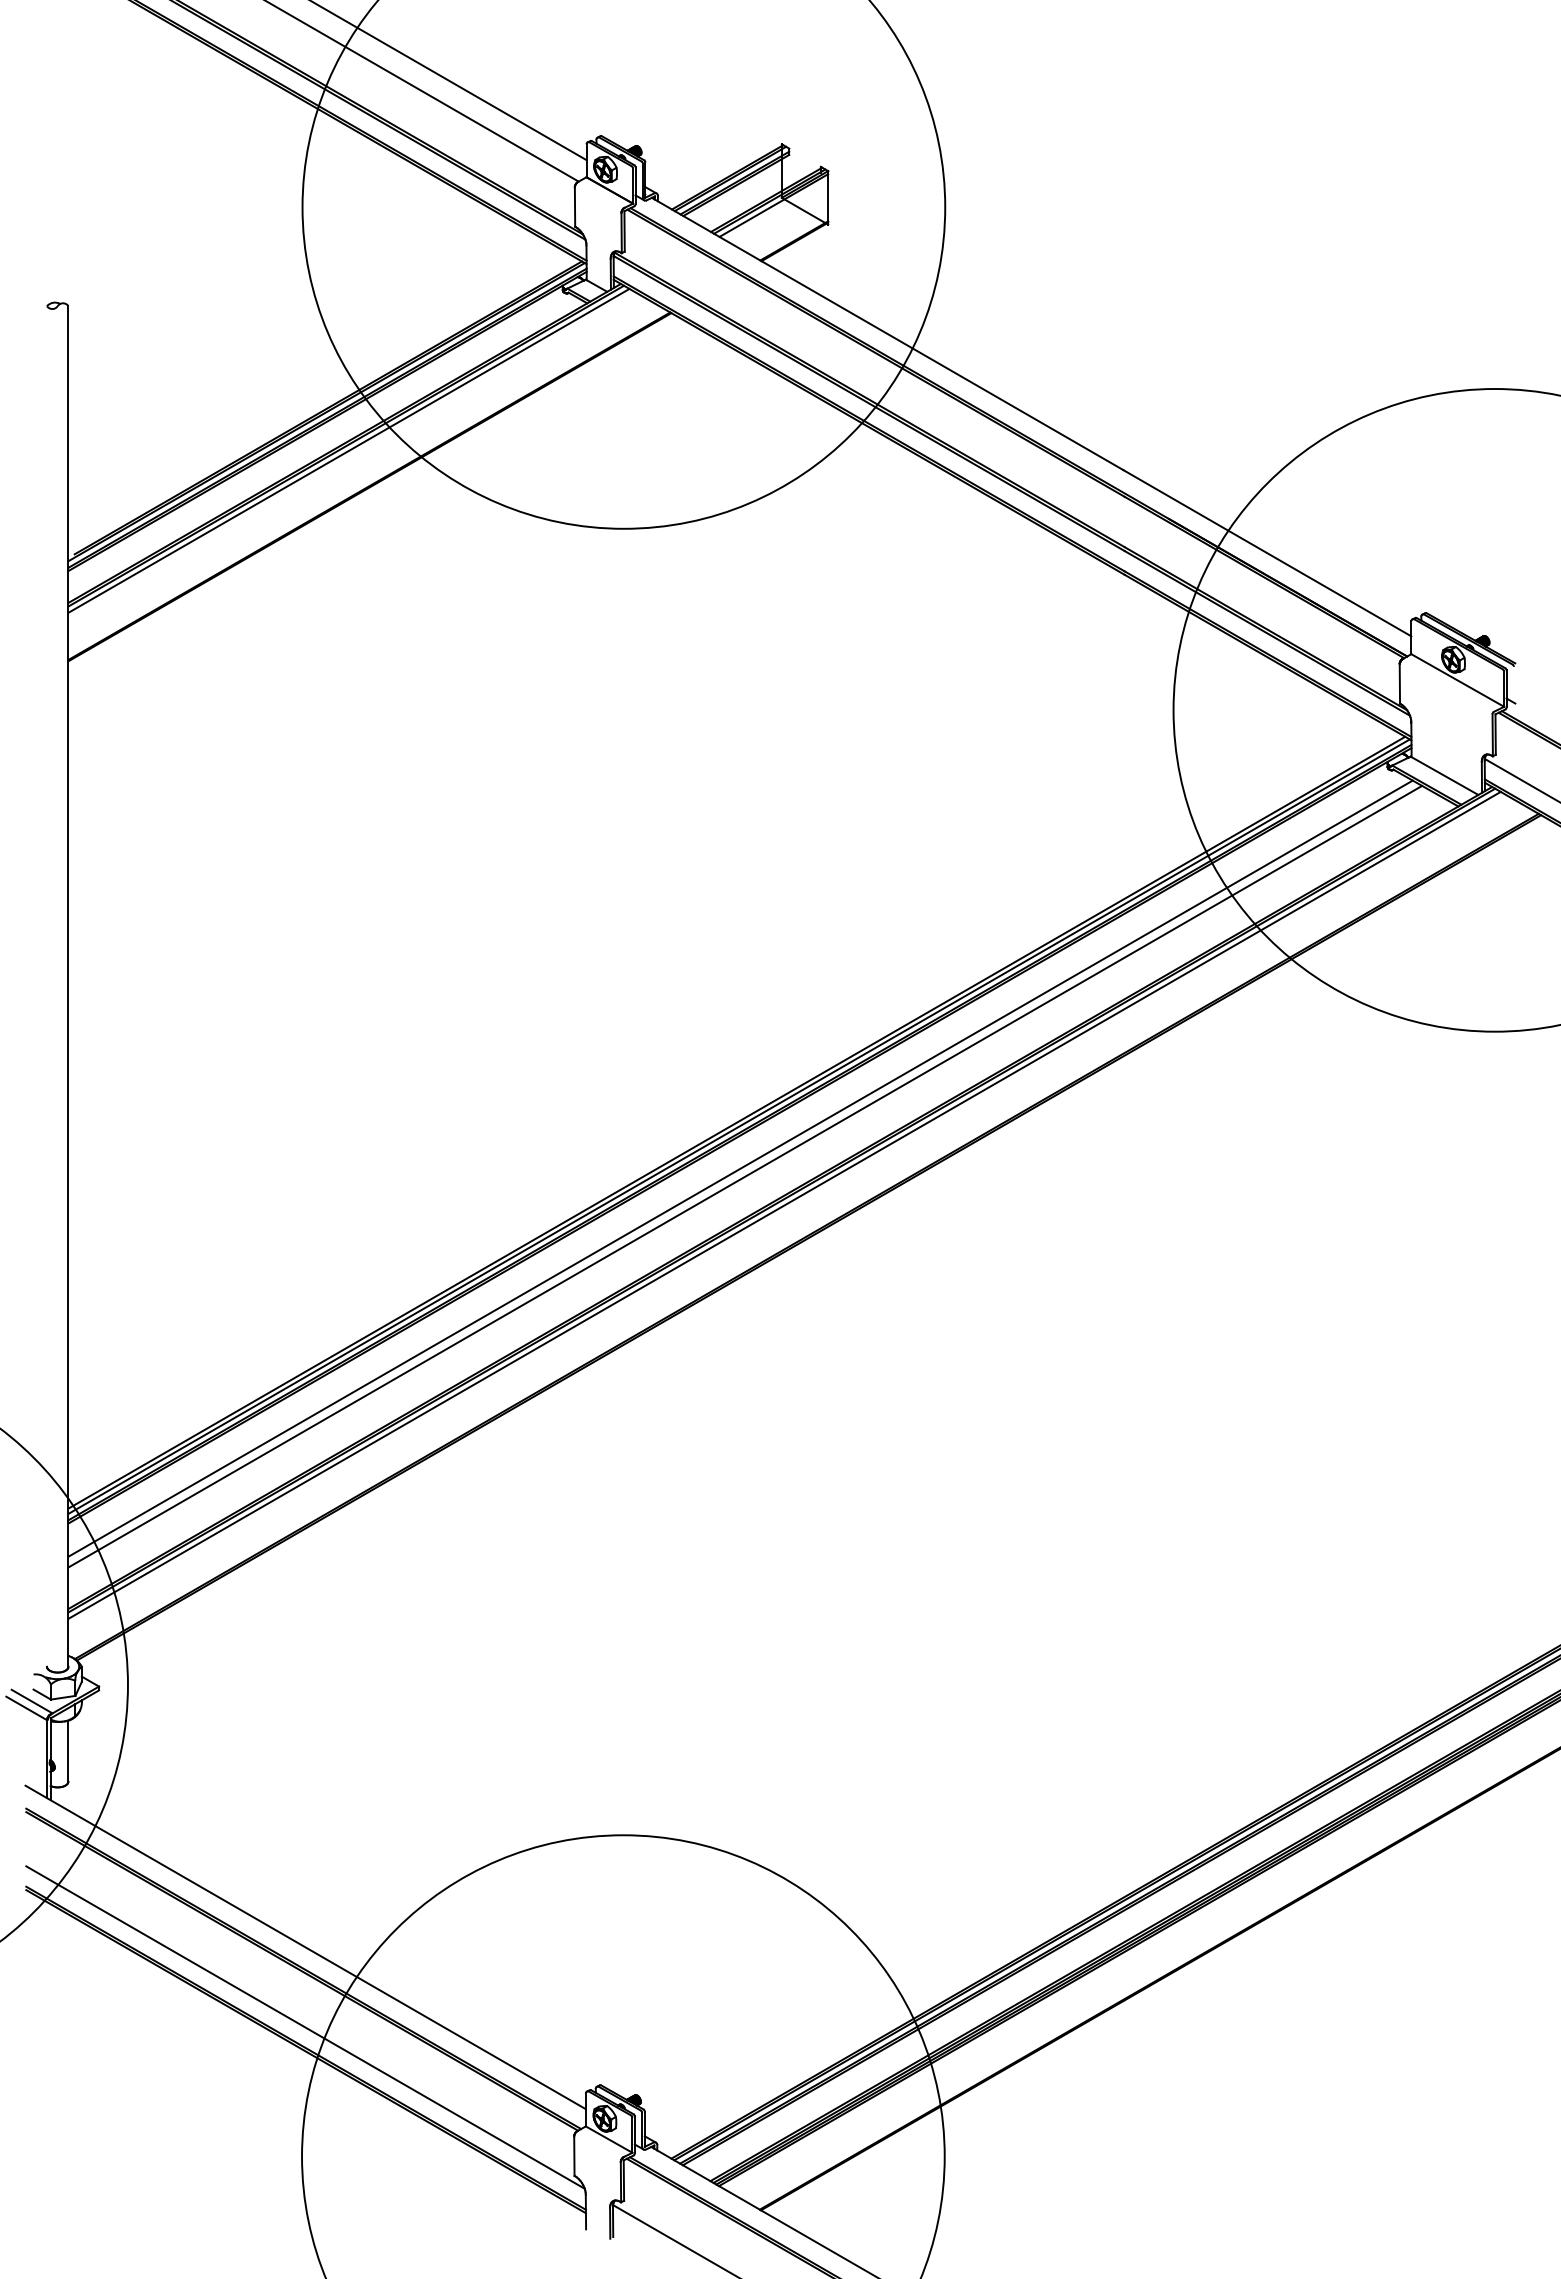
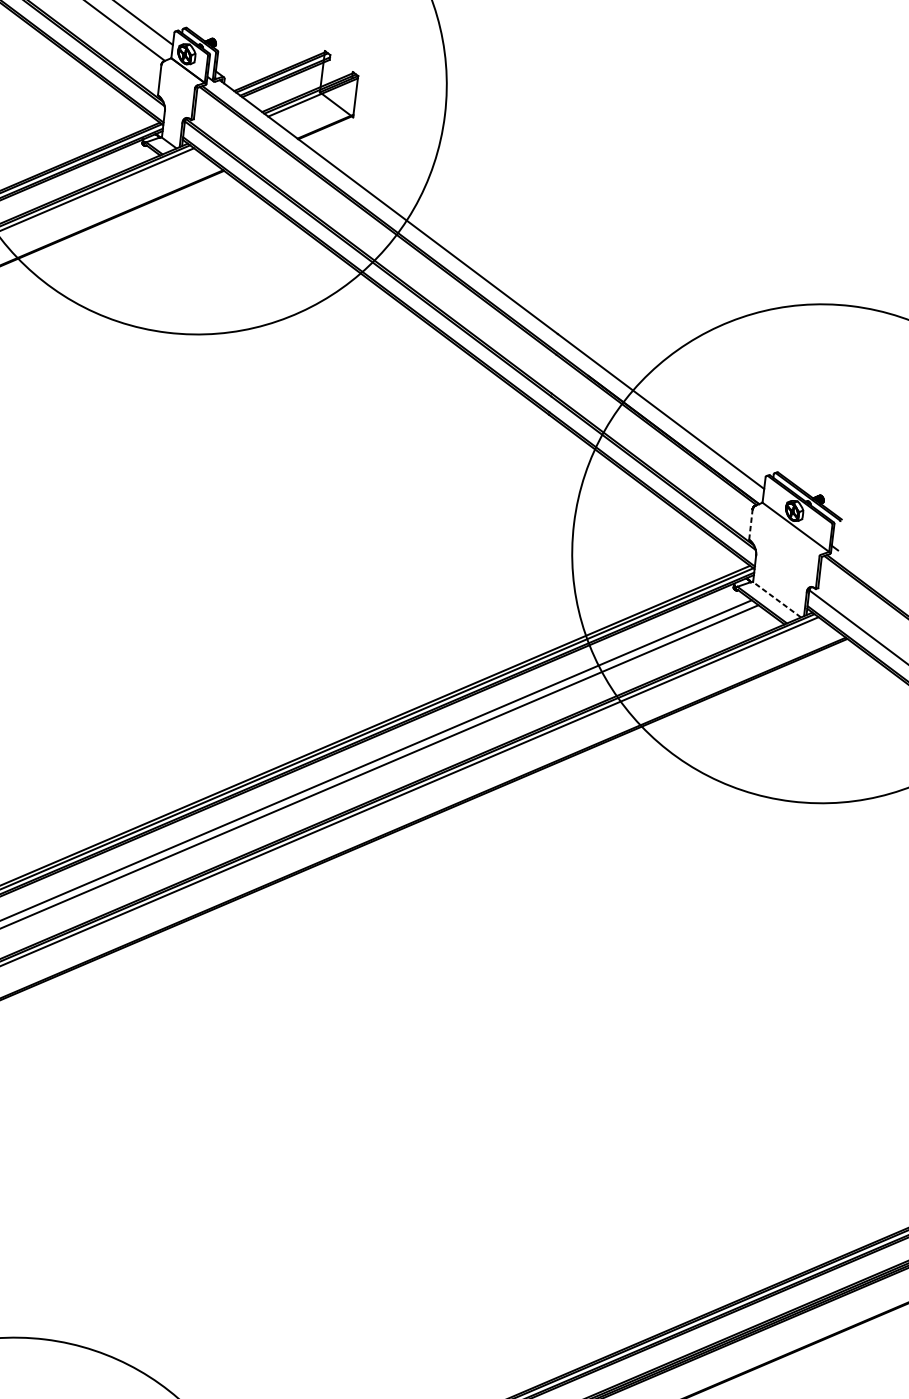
line: (1399, 683) -> (750, 524), solid -> dashed
line: (1444, 775) -> (776, 599), solid -> dashed

